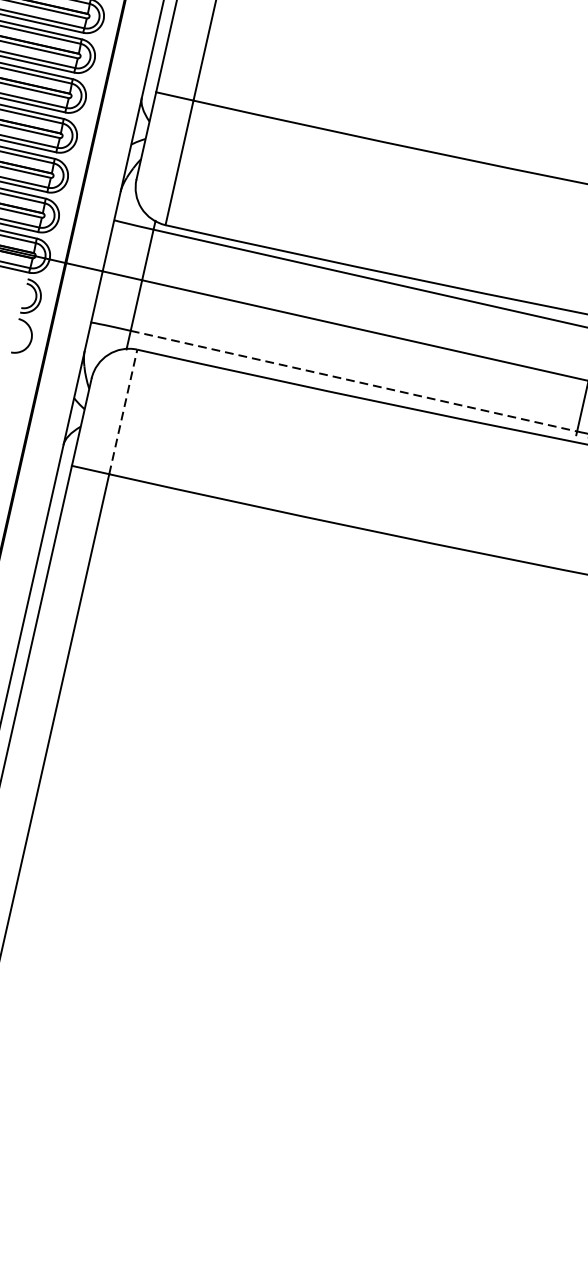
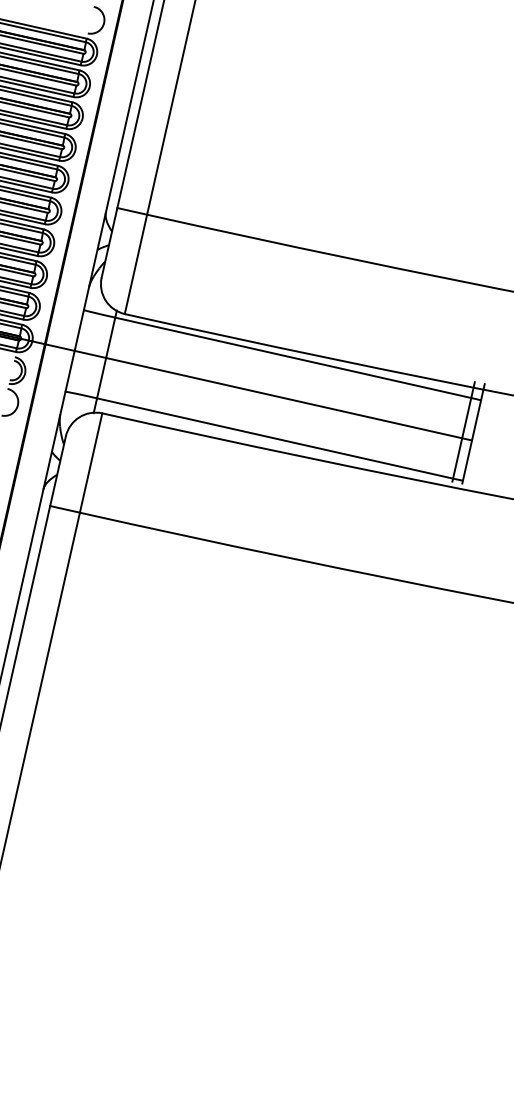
line: (354, 381) -> (275, 438), dashed -> solid
line: (123, 412) -> (91, 463), dashed -> solid

